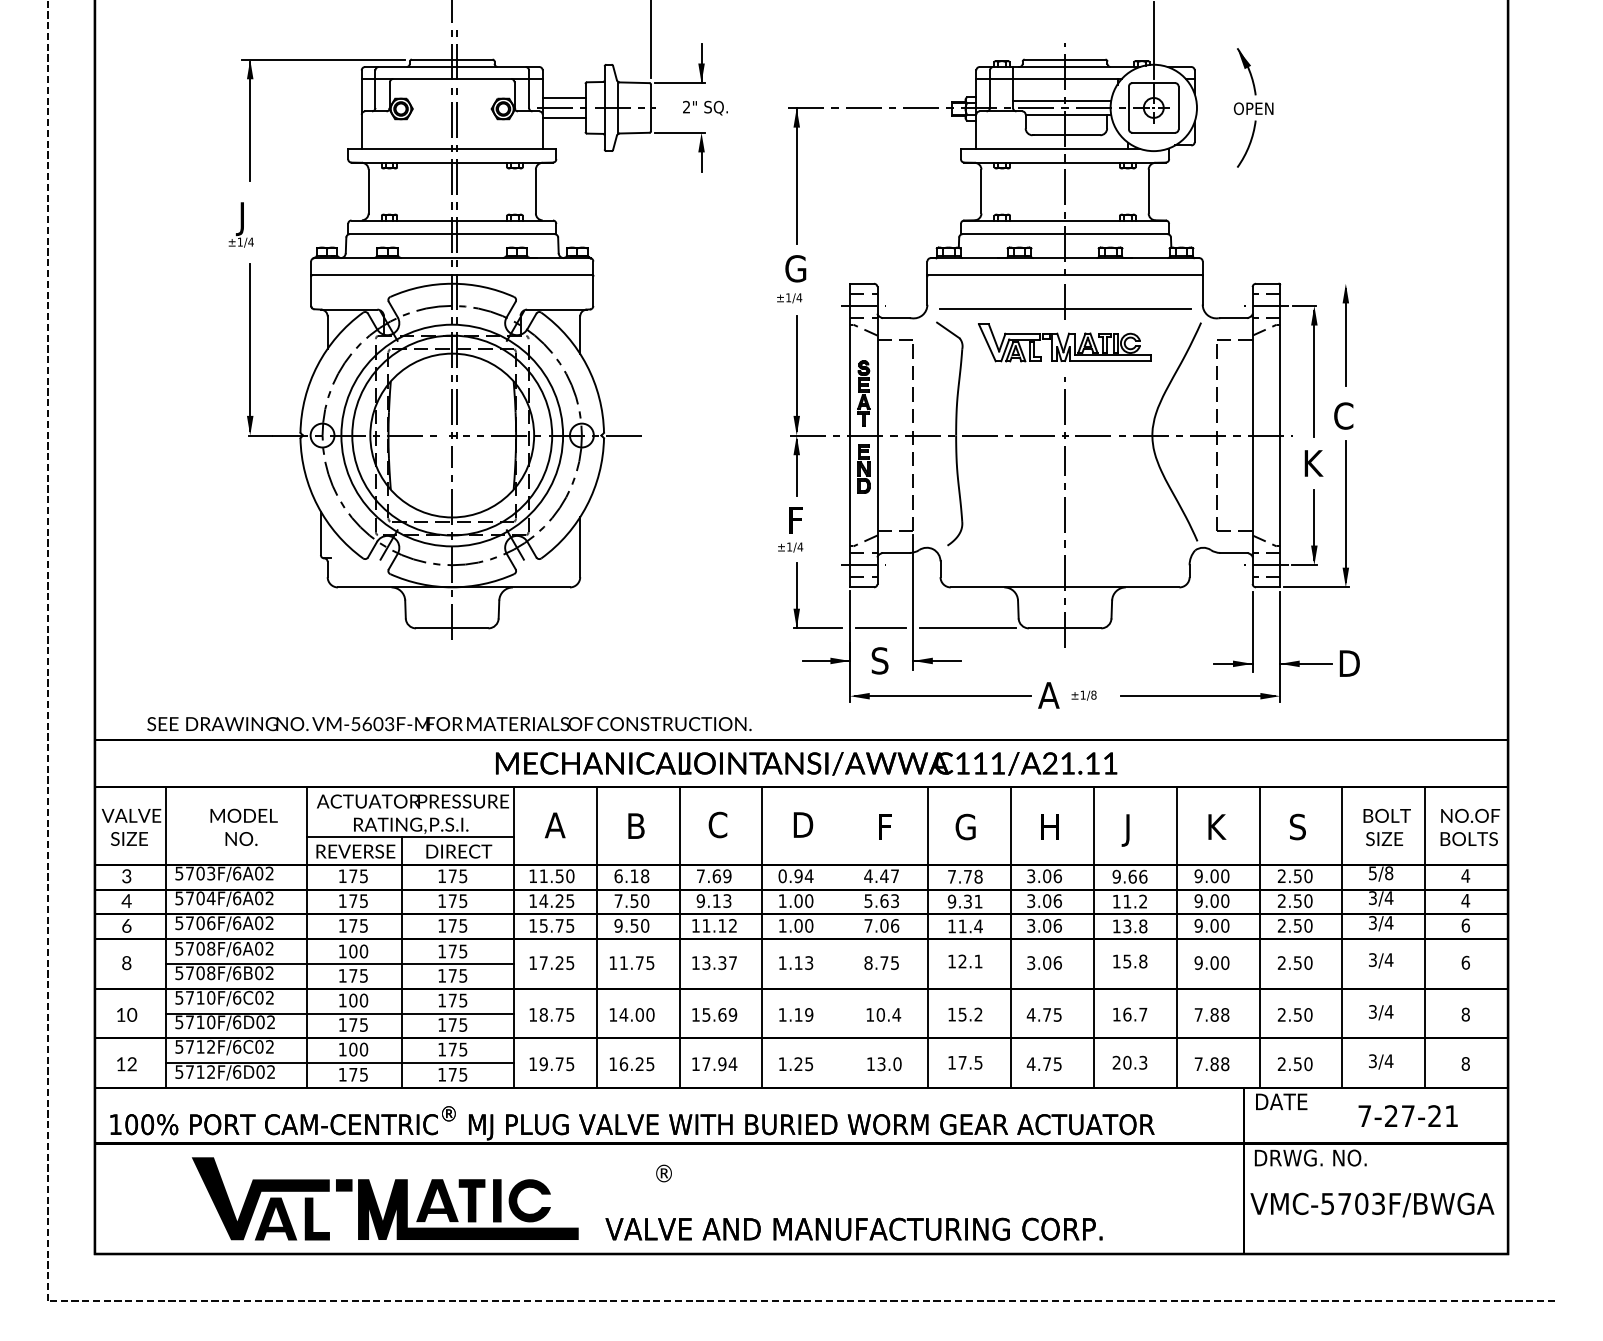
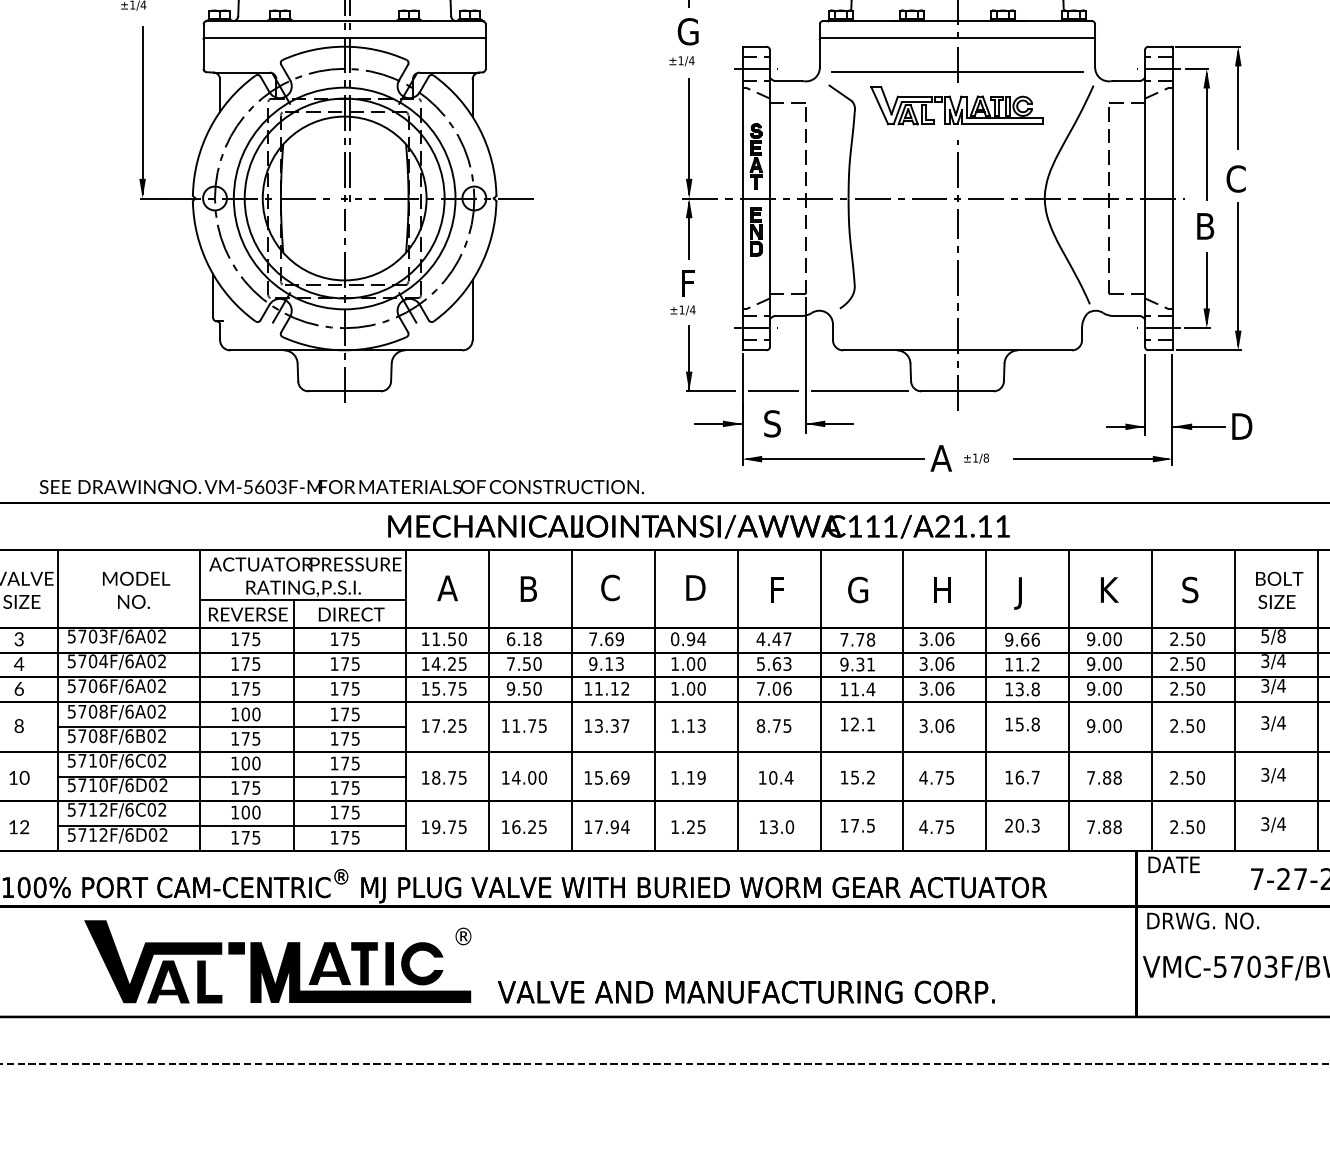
line: (1315, 283) -> (1207, 46), added
text: (1315, 463) -> (1207, 226), K -> B
line: (845, 937) -> (737, 700), added
text: (663, 1173) -> (462, 936), moved

